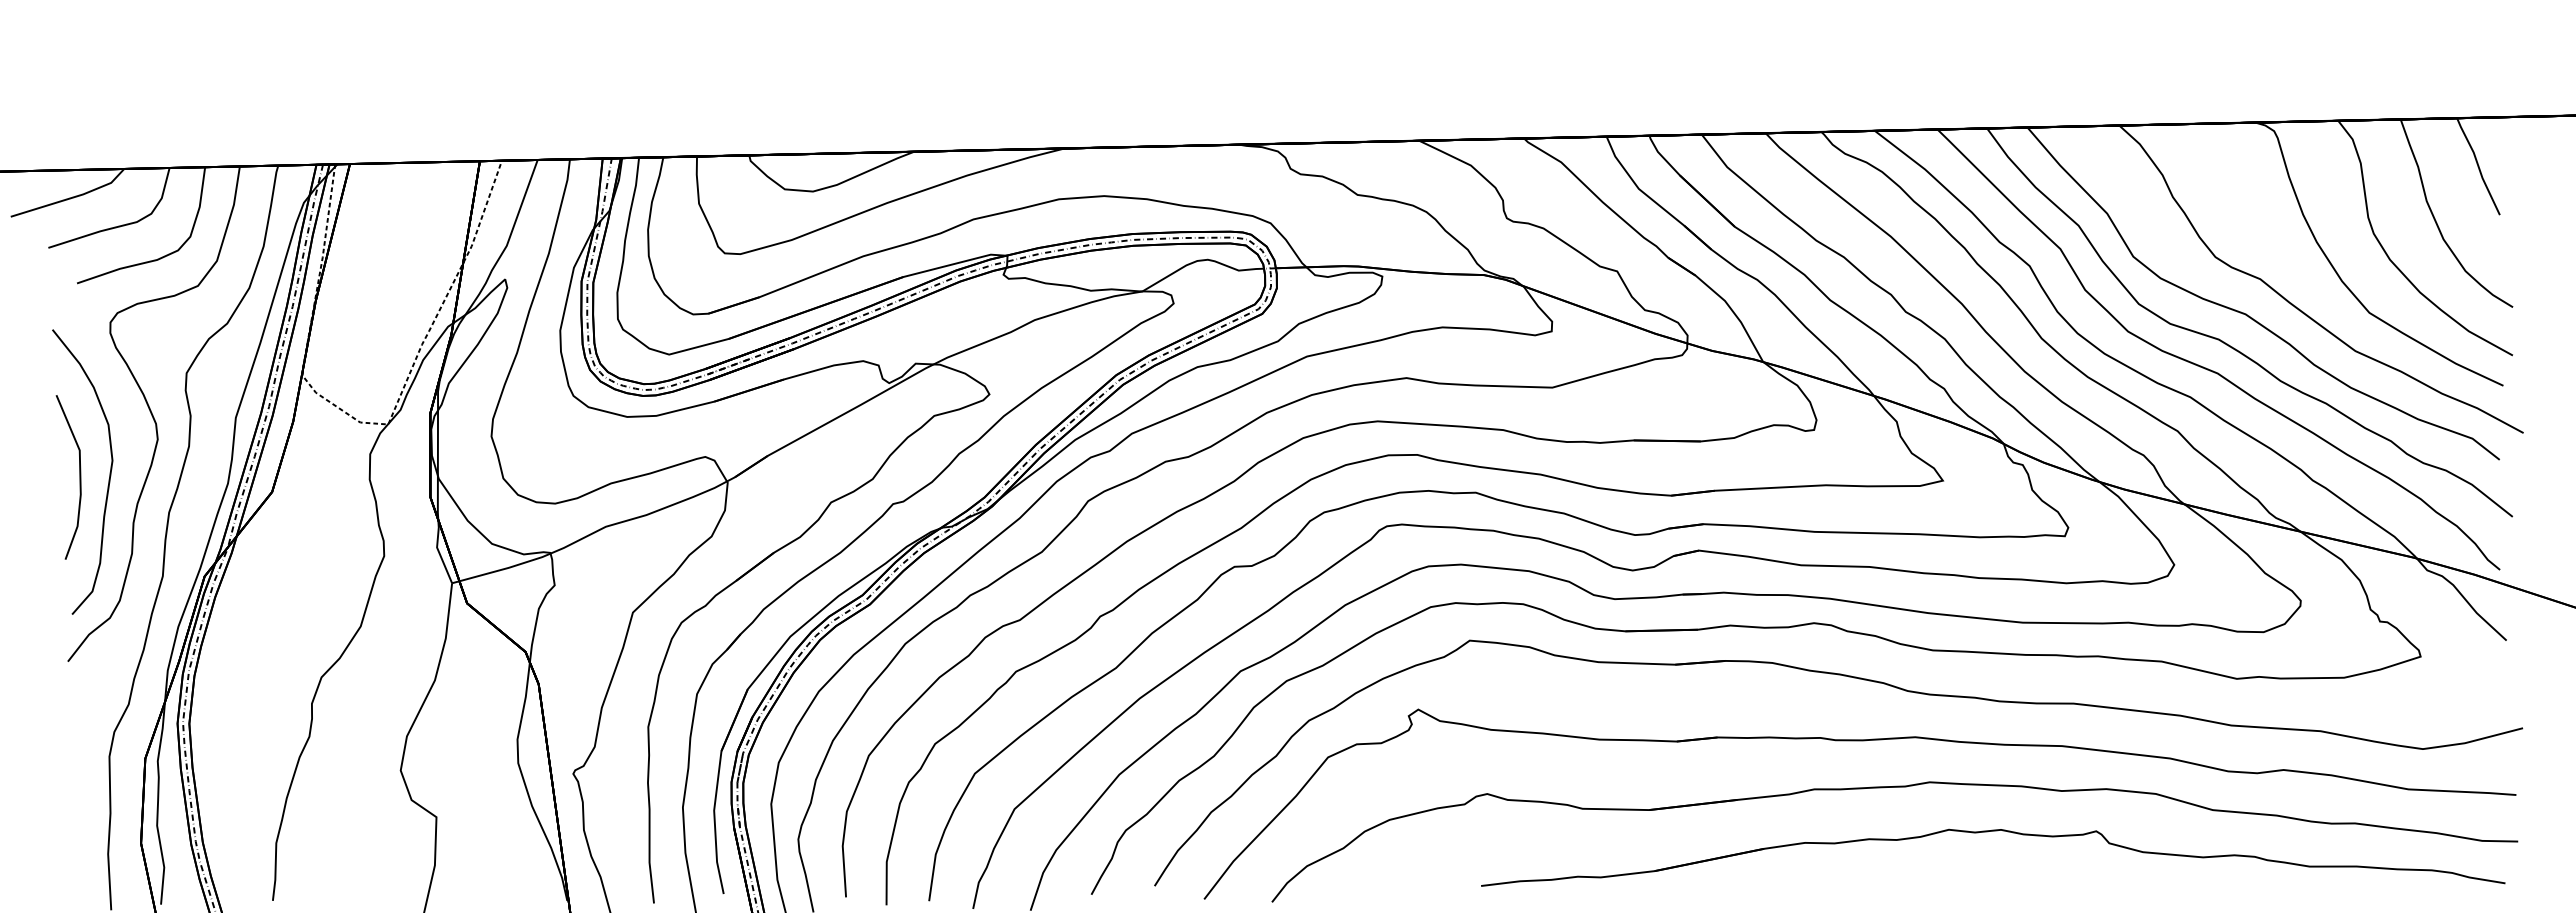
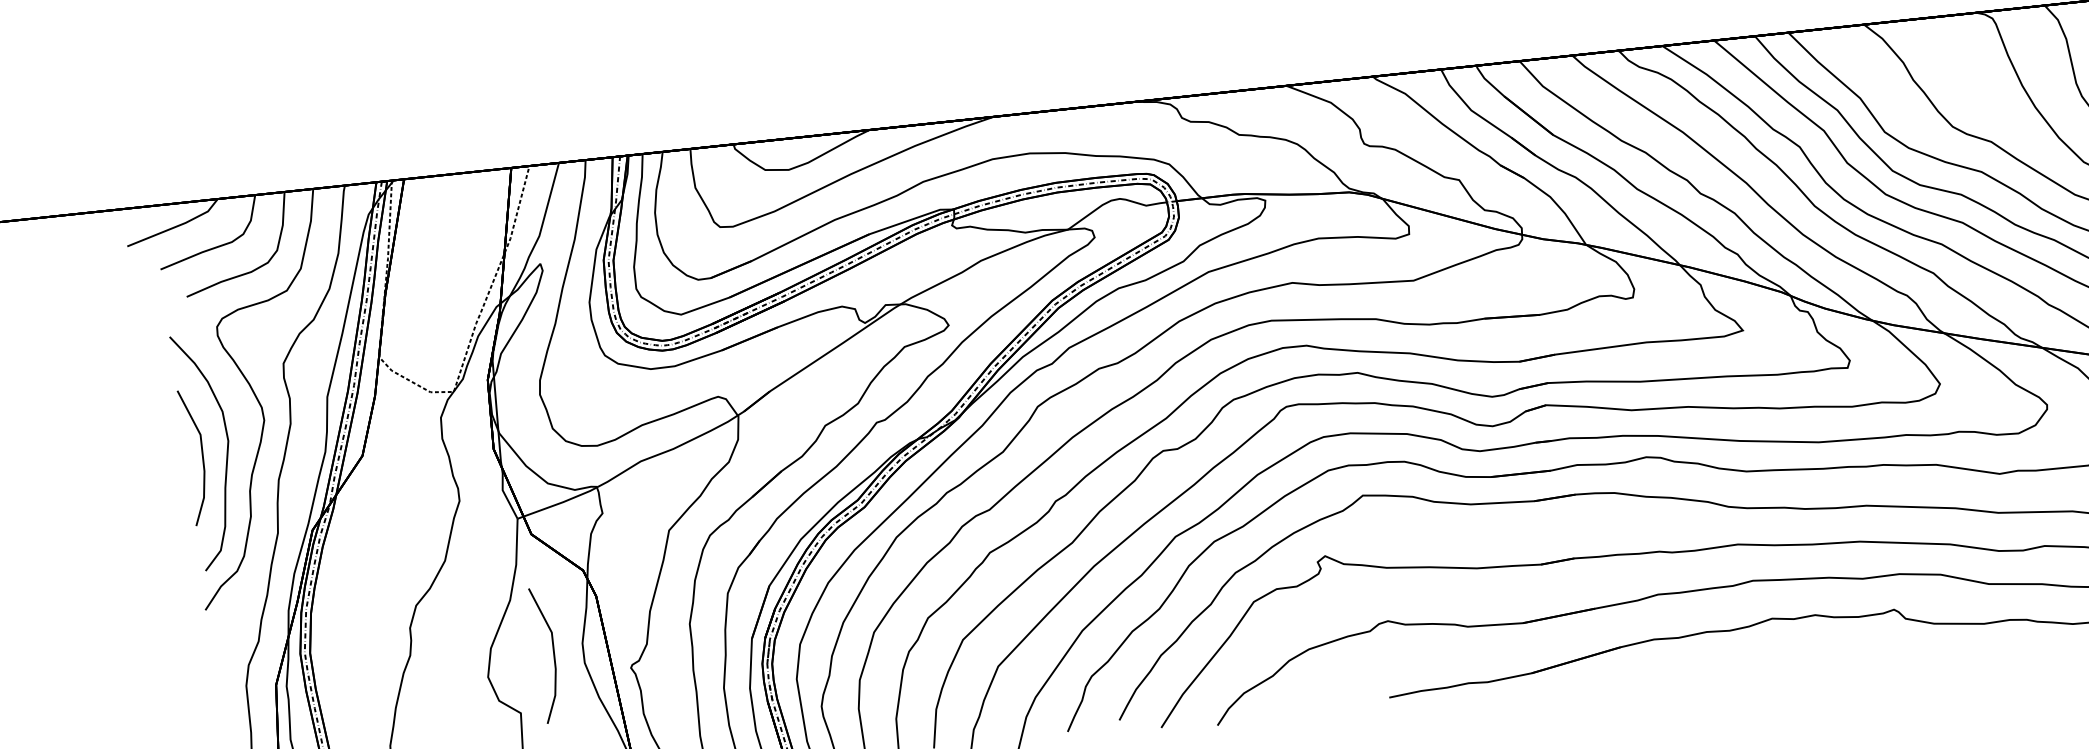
line: (481, 750) -> (553, 654), added

